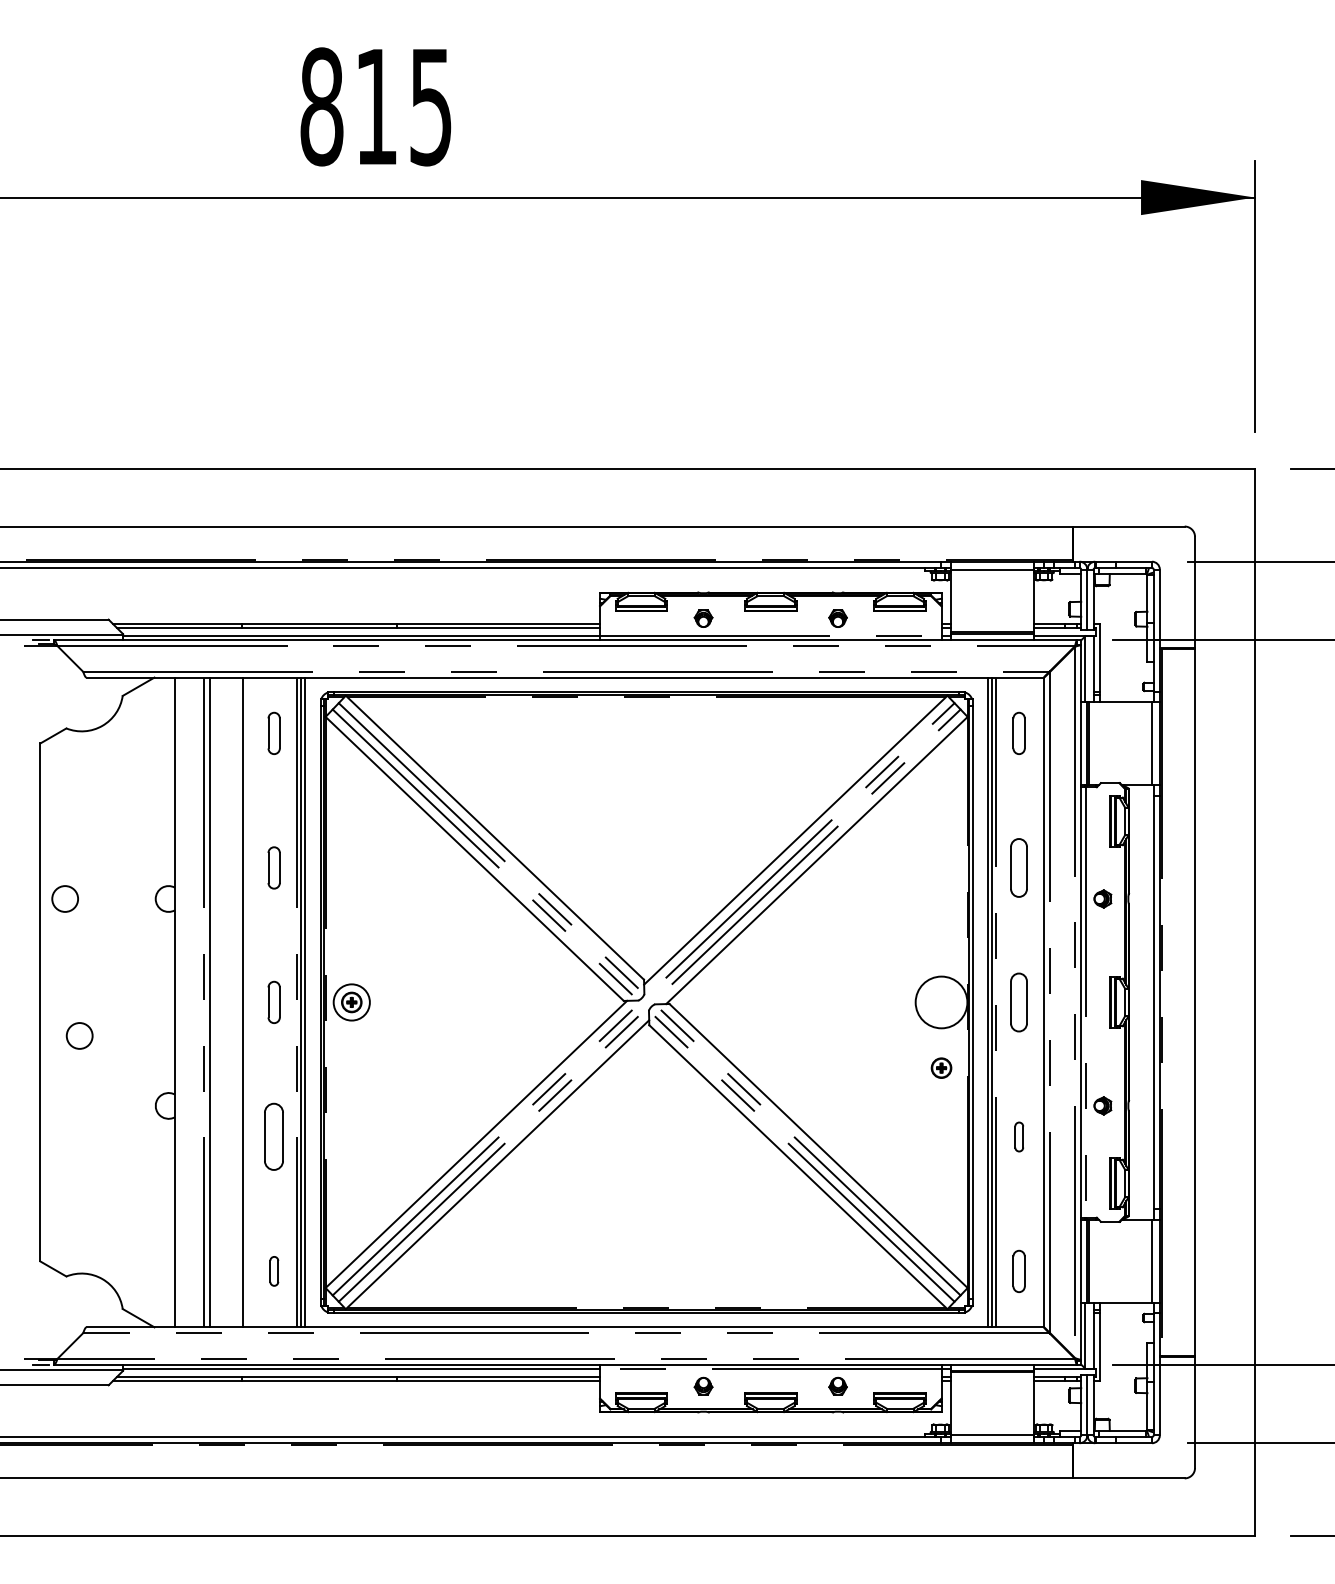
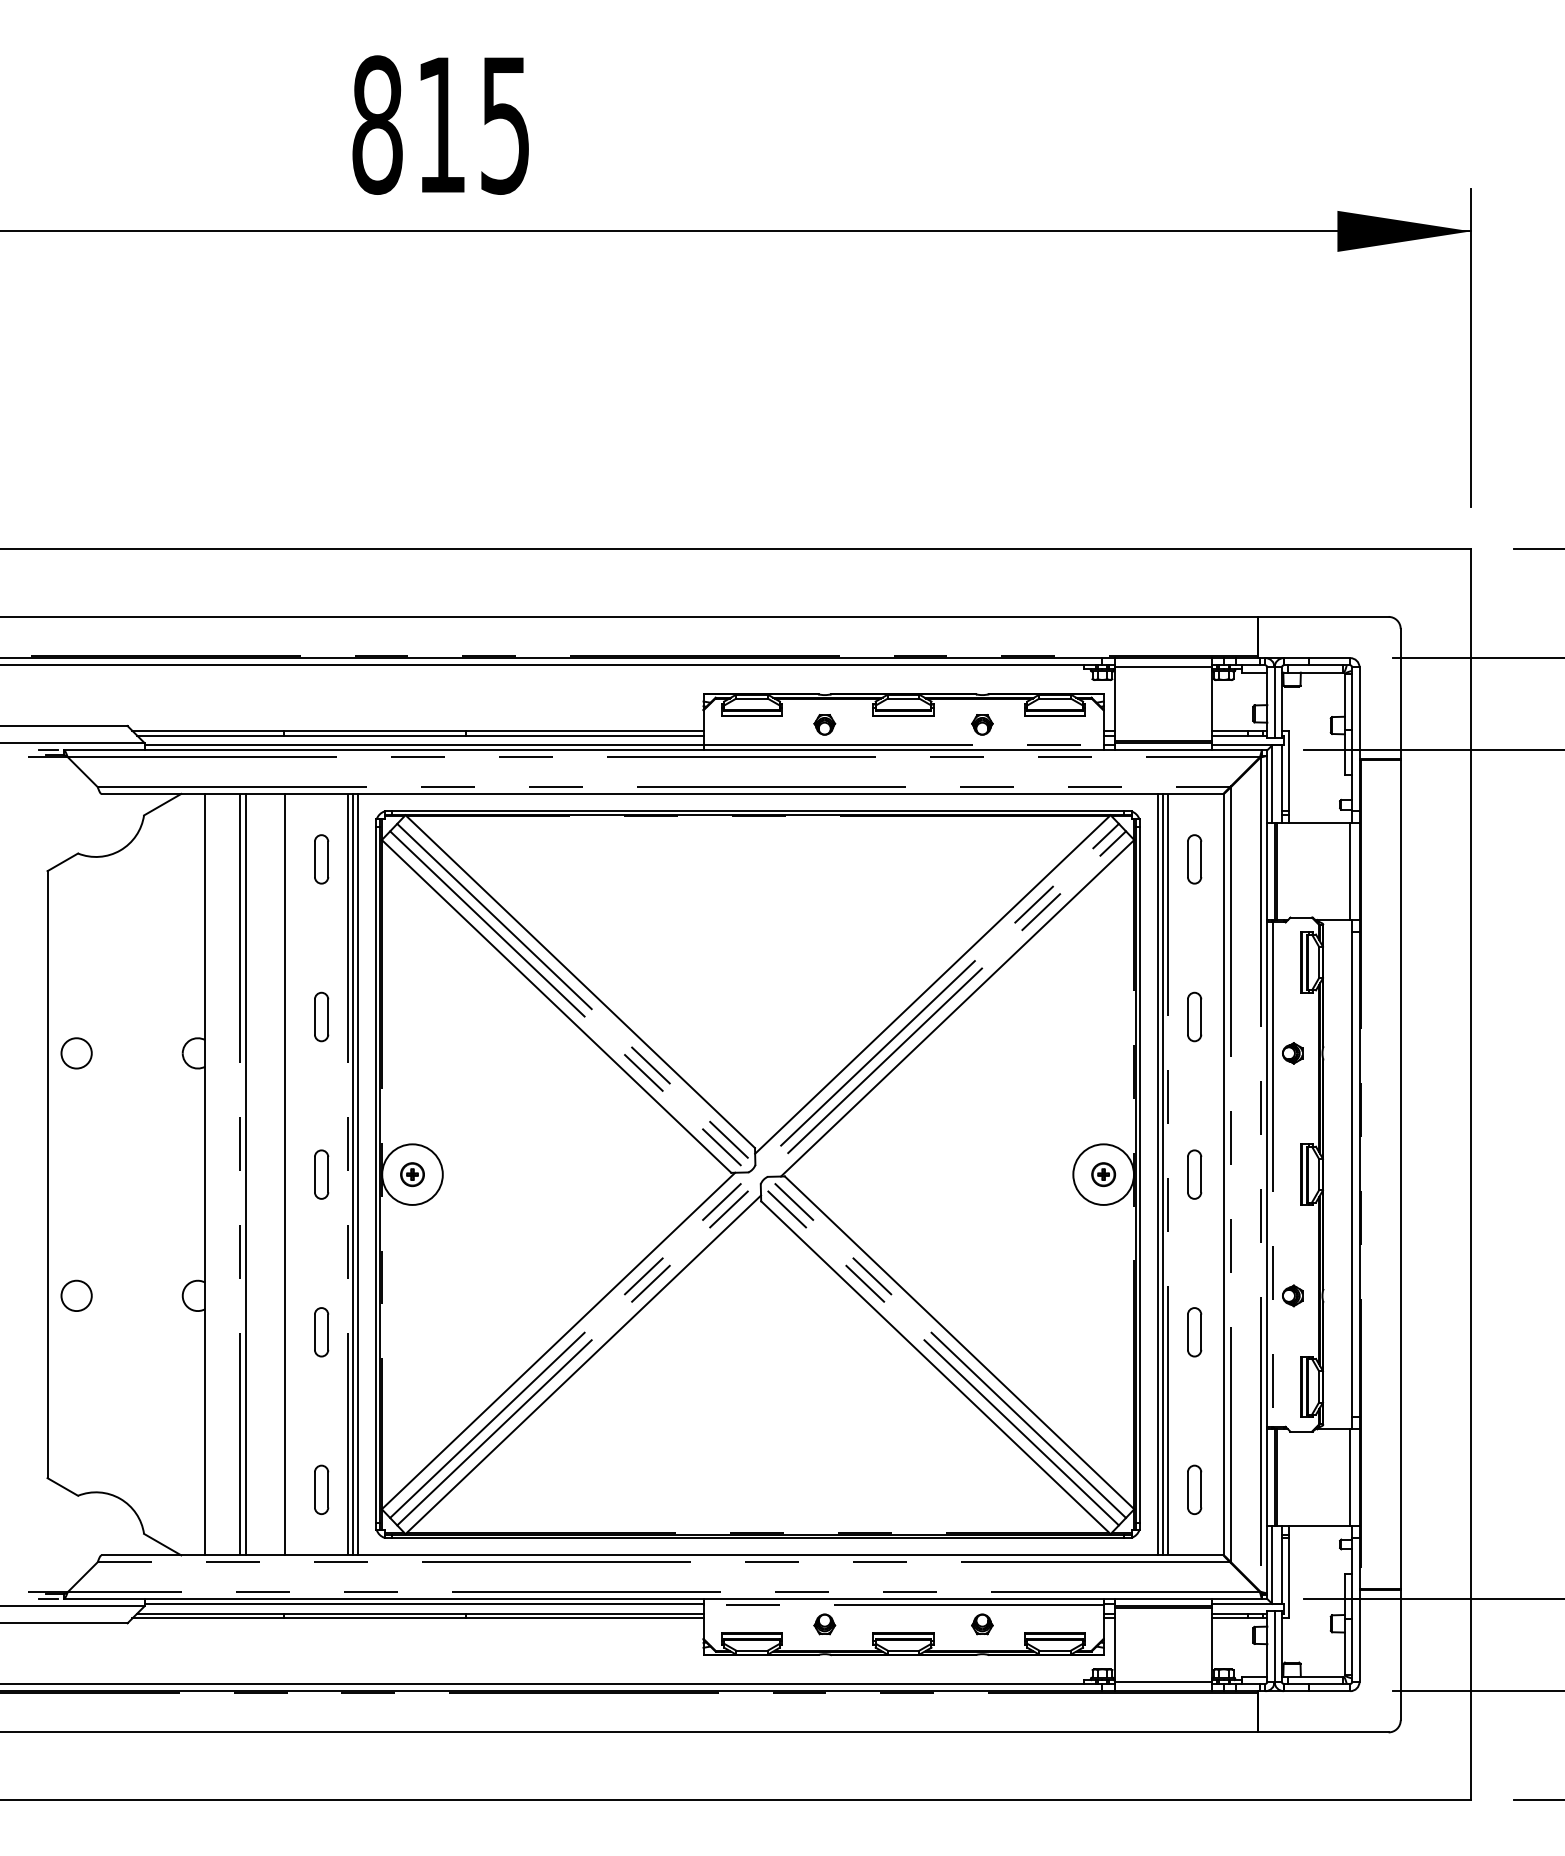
part: (1019, 867) -> (1194, 1016), size x0.71
circle: (351, 1002) -> (412, 1174), size x1.43
part: (1019, 1002) -> (1194, 1174), size x0.71
circle: (79, 1035) -> (76, 1295), moved
part: (941, 1068) -> (1103, 1174), moved
part: (274, 1137) -> (321, 1332), size x0.62
part: (1019, 1137) -> (1194, 1332), size x1.43
part: (274, 1271) -> (321, 1489), size x1.43

